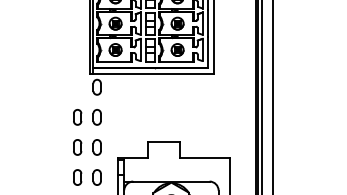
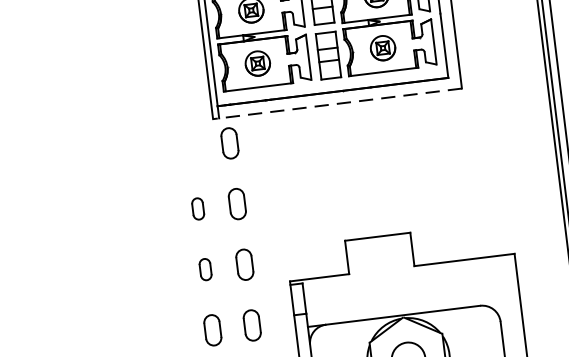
line: (152, 74) -> (338, 103), solid -> dashed
part: (77, 117) -> (197, 209), size x0.7
part: (77, 147) -> (205, 269), size x0.7

